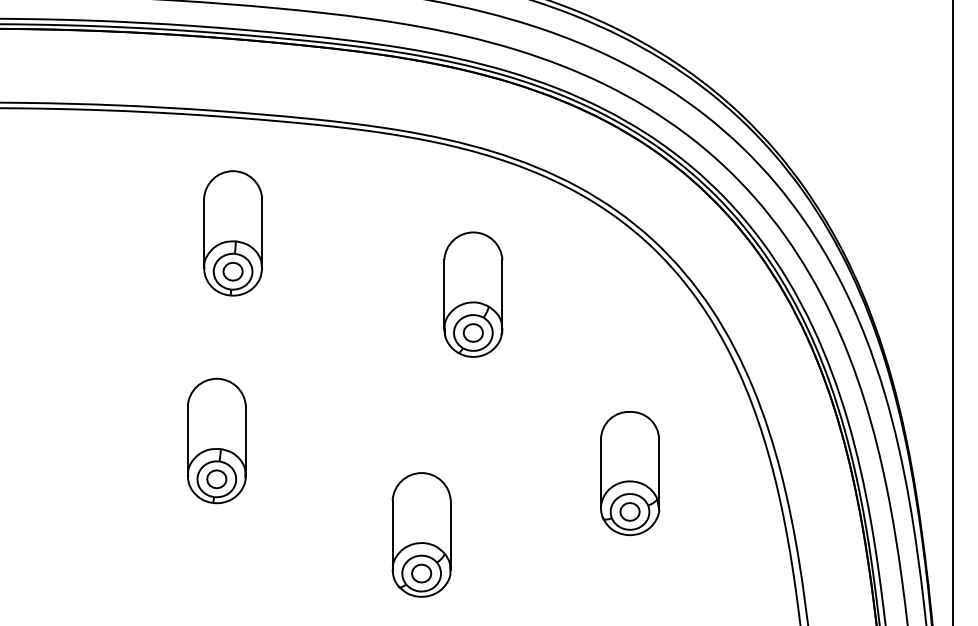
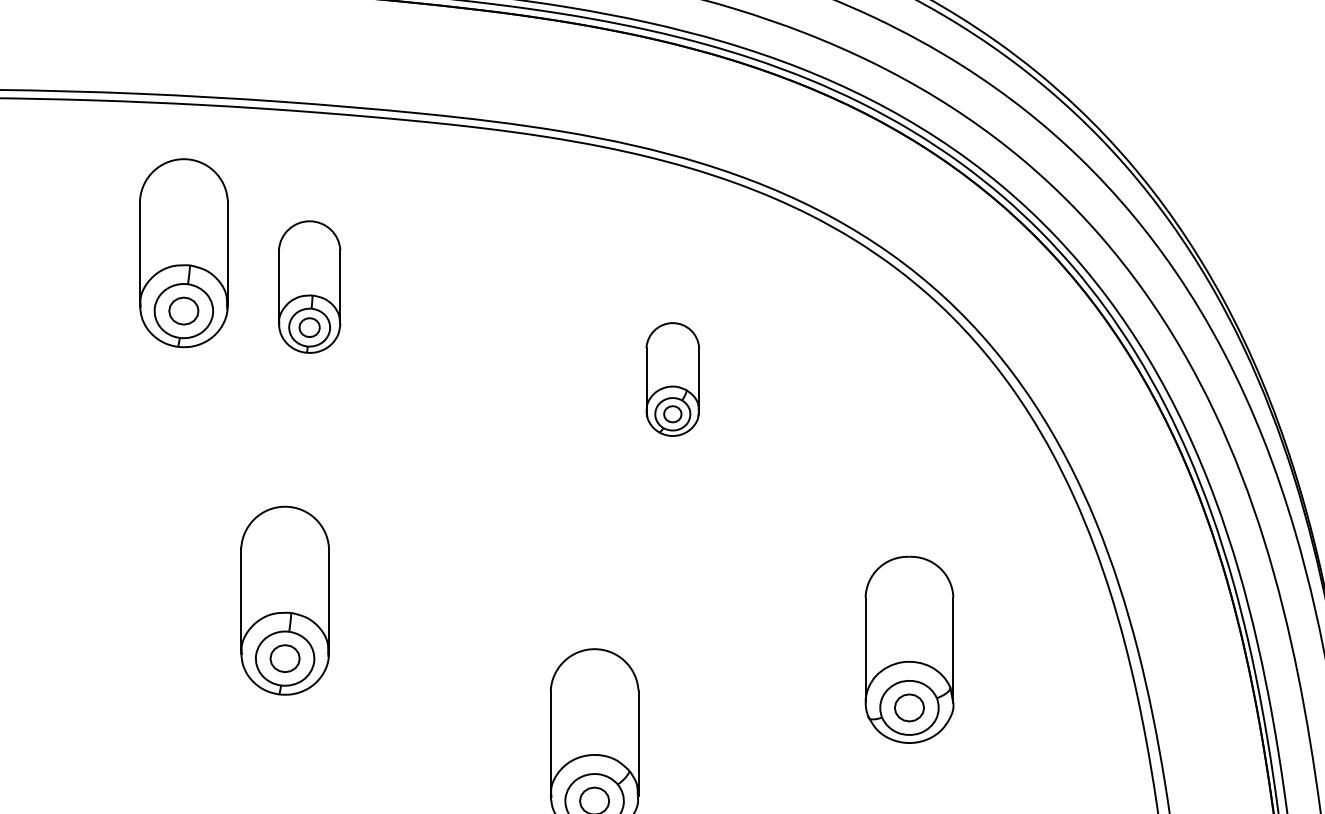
part: (149, 210) -> (183, 252), added
part: (232, 233) -> (308, 287), size x0.7
part: (473, 294) -> (672, 379), size x0.6

